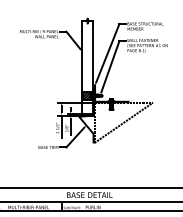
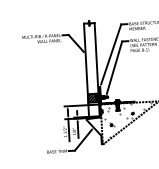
hatch: (119, 122) -> (126, 122), added

